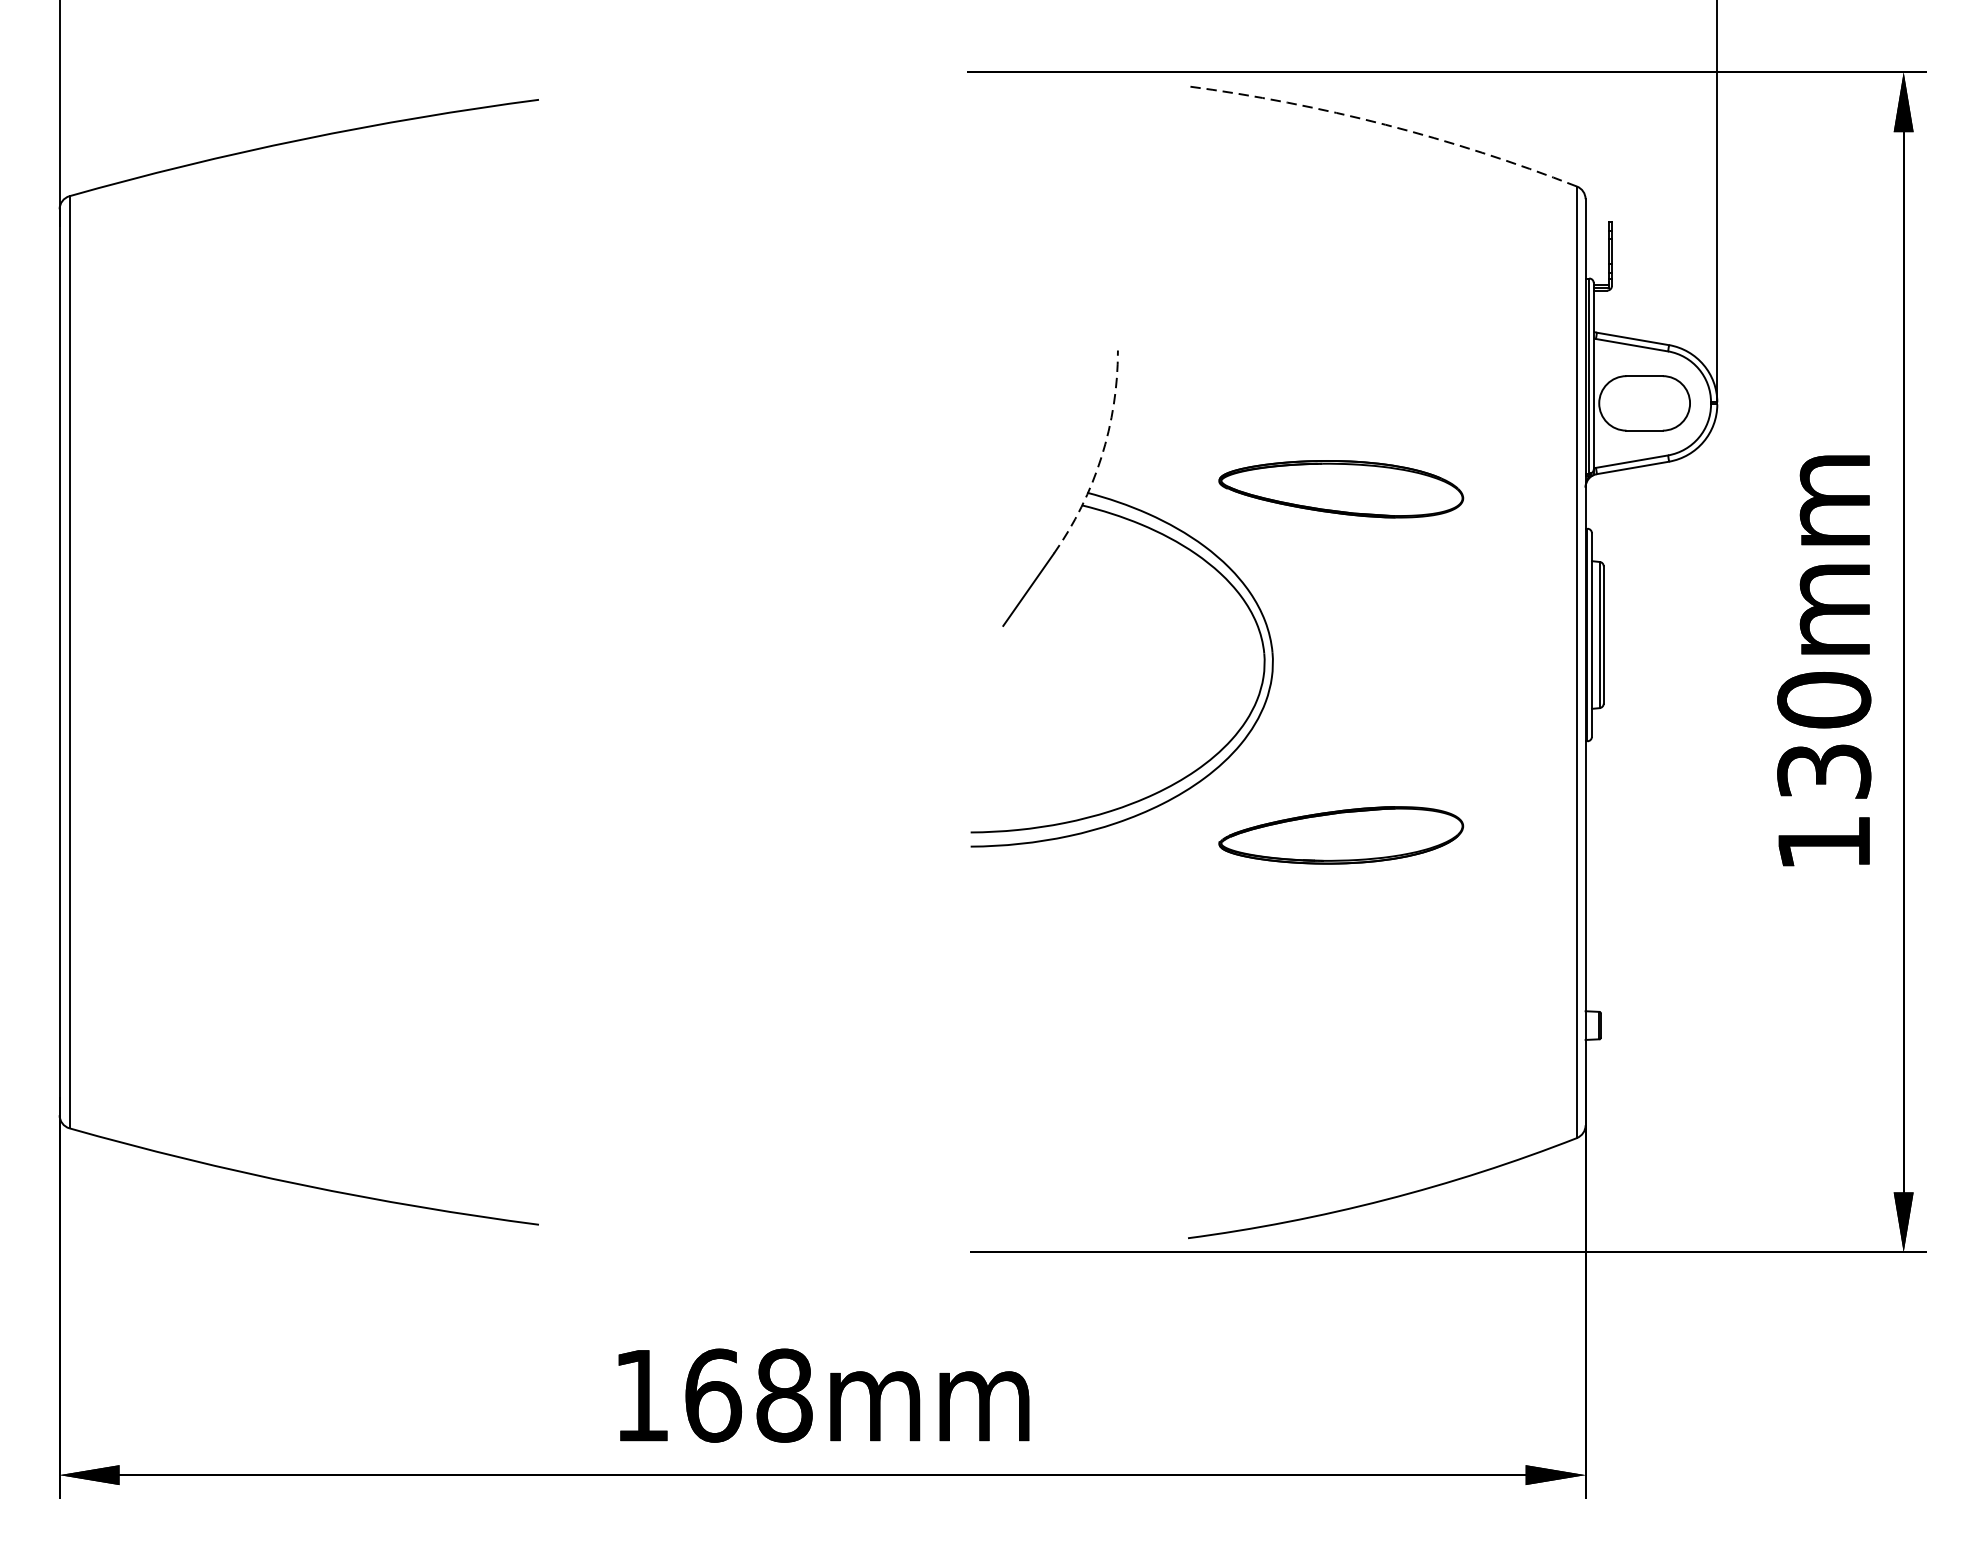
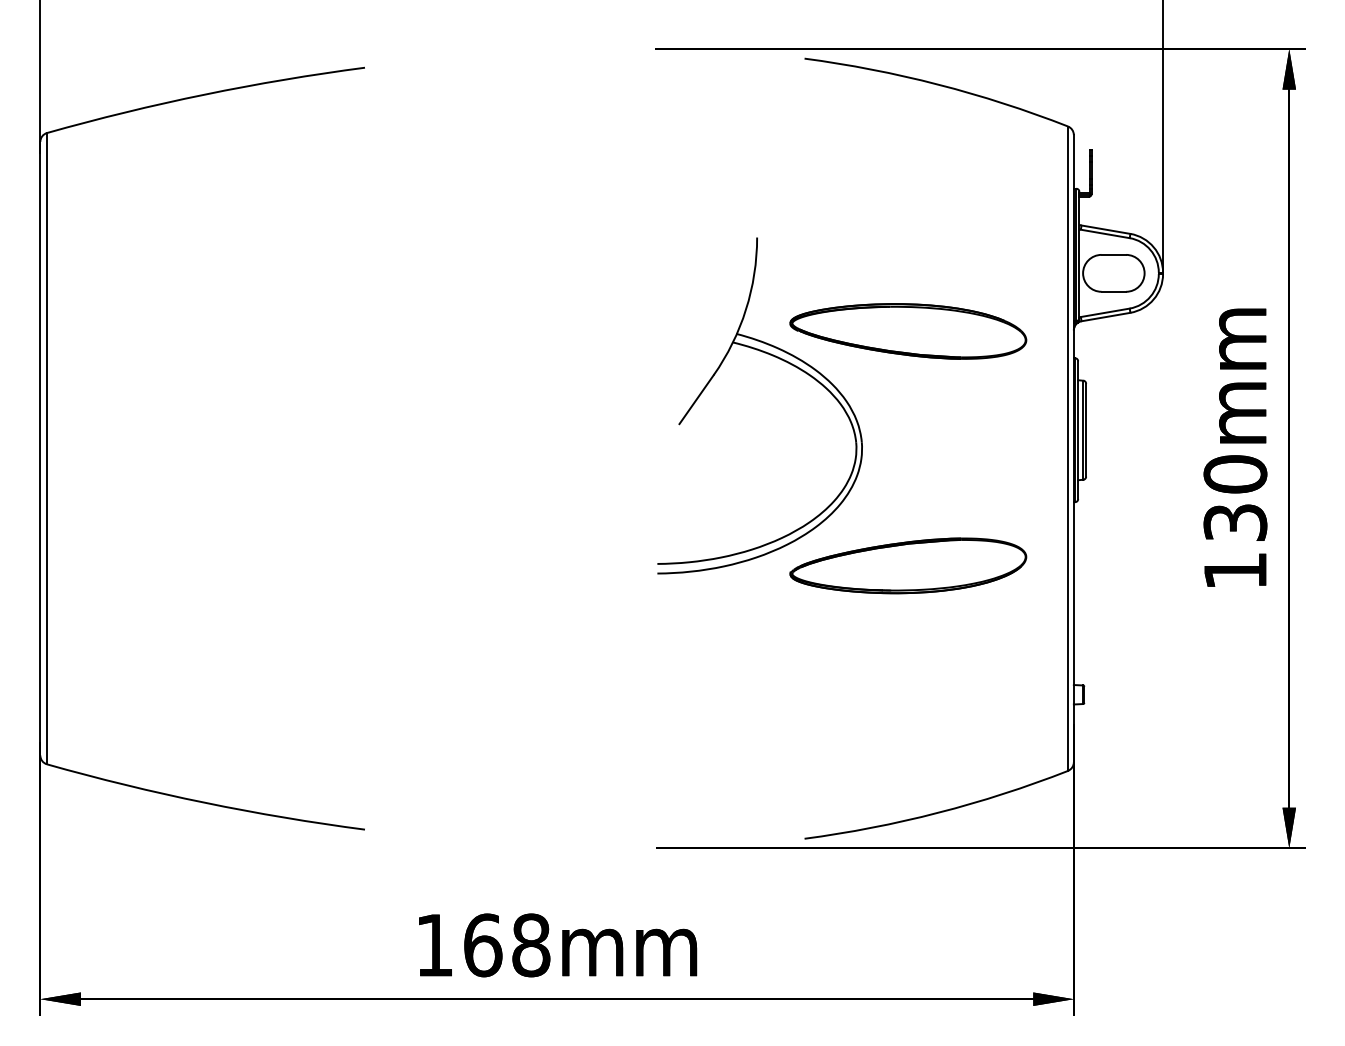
arc: (1385, 124) -> (938, 84), dashed -> solid
arc: (1102, 456) -> (746, 309), dashed -> solid
part: (1341, 489) -> (908, 331), size x1.43
part: (1341, 834) -> (908, 565), size x1.43

